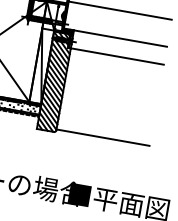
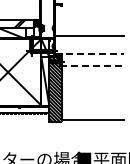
line: (115, 37) -> (89, 54), solid -> dashed
line: (115, 56) -> (91, 66), solid -> dashed

